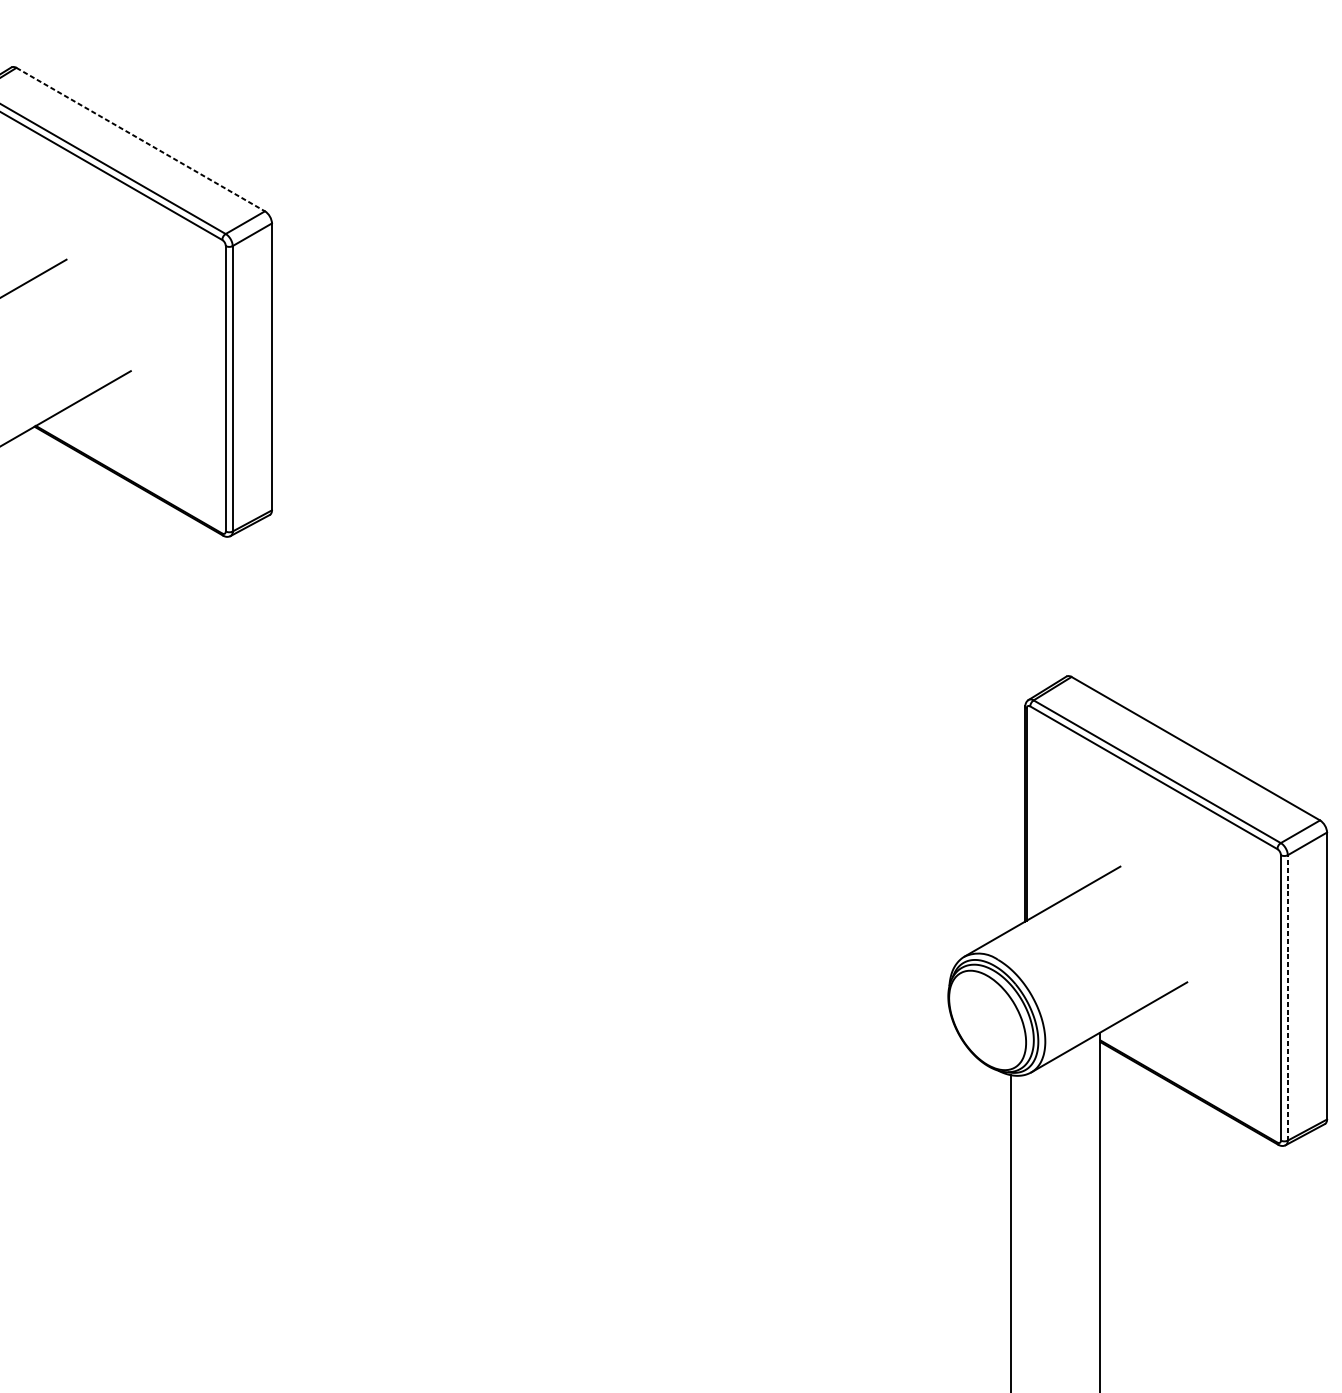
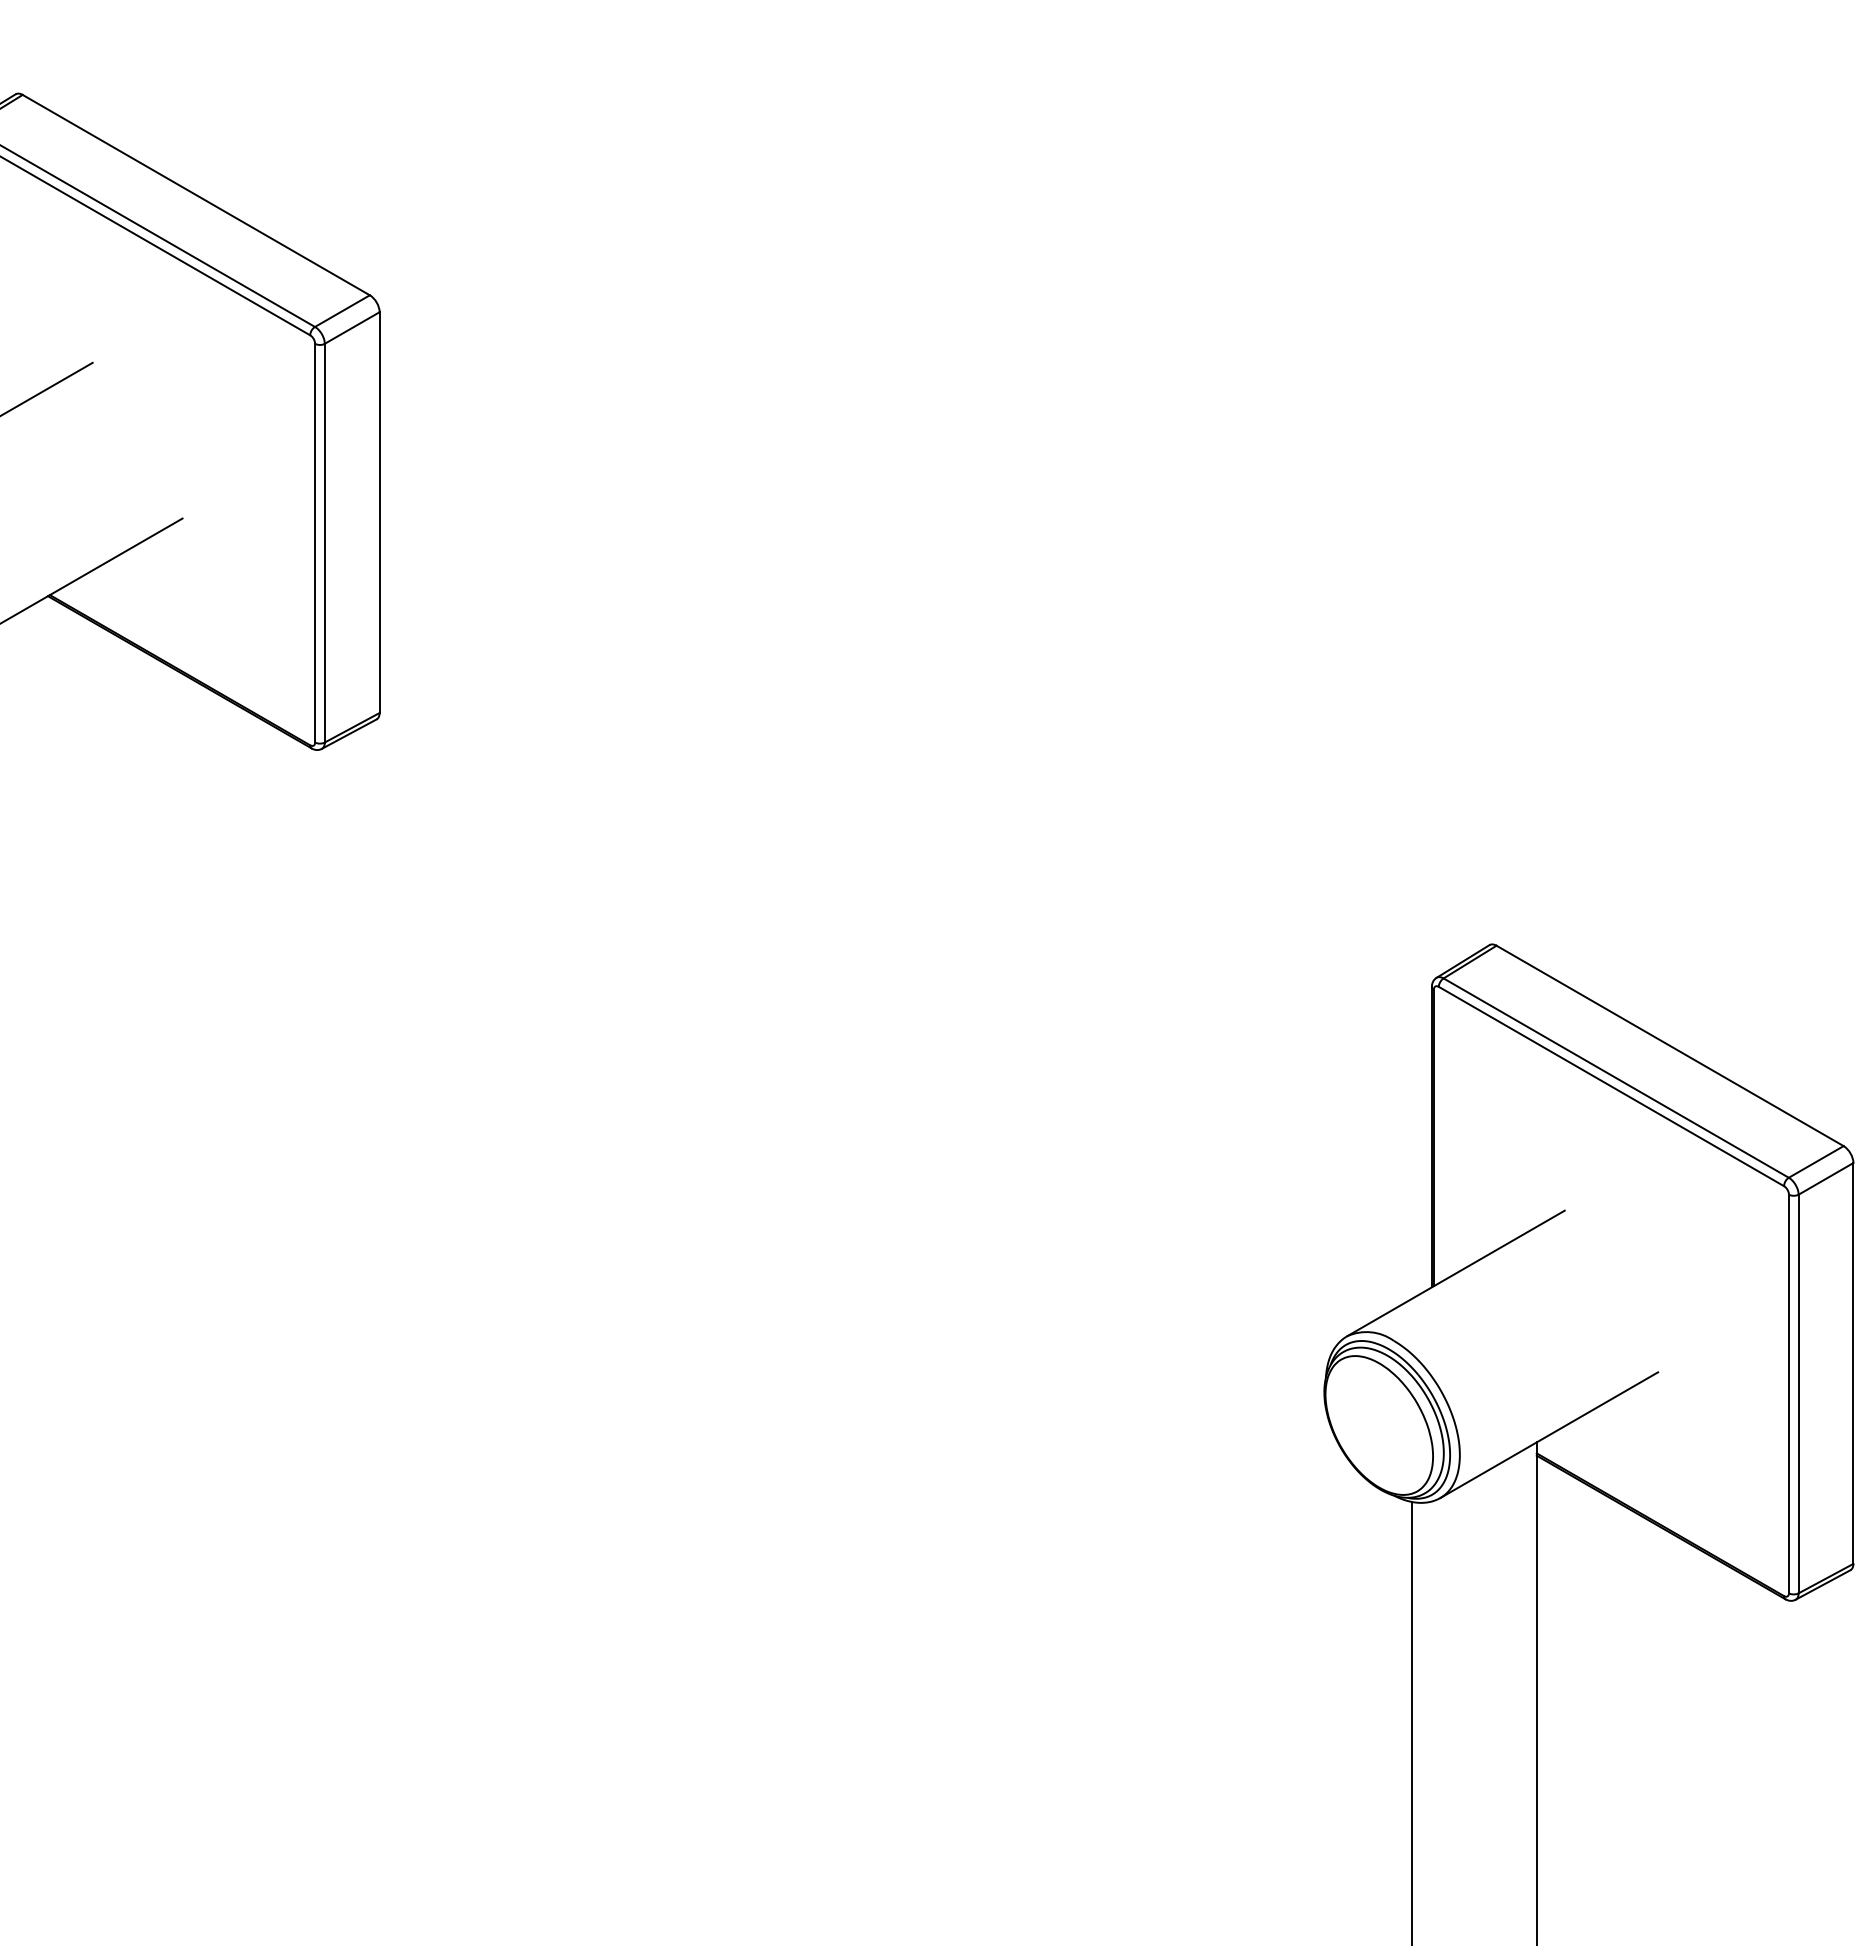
line: (140, 139) -> (196, 195), dashed -> solid
line: (1287, 997) -> (1798, 1393), dashed -> solid

